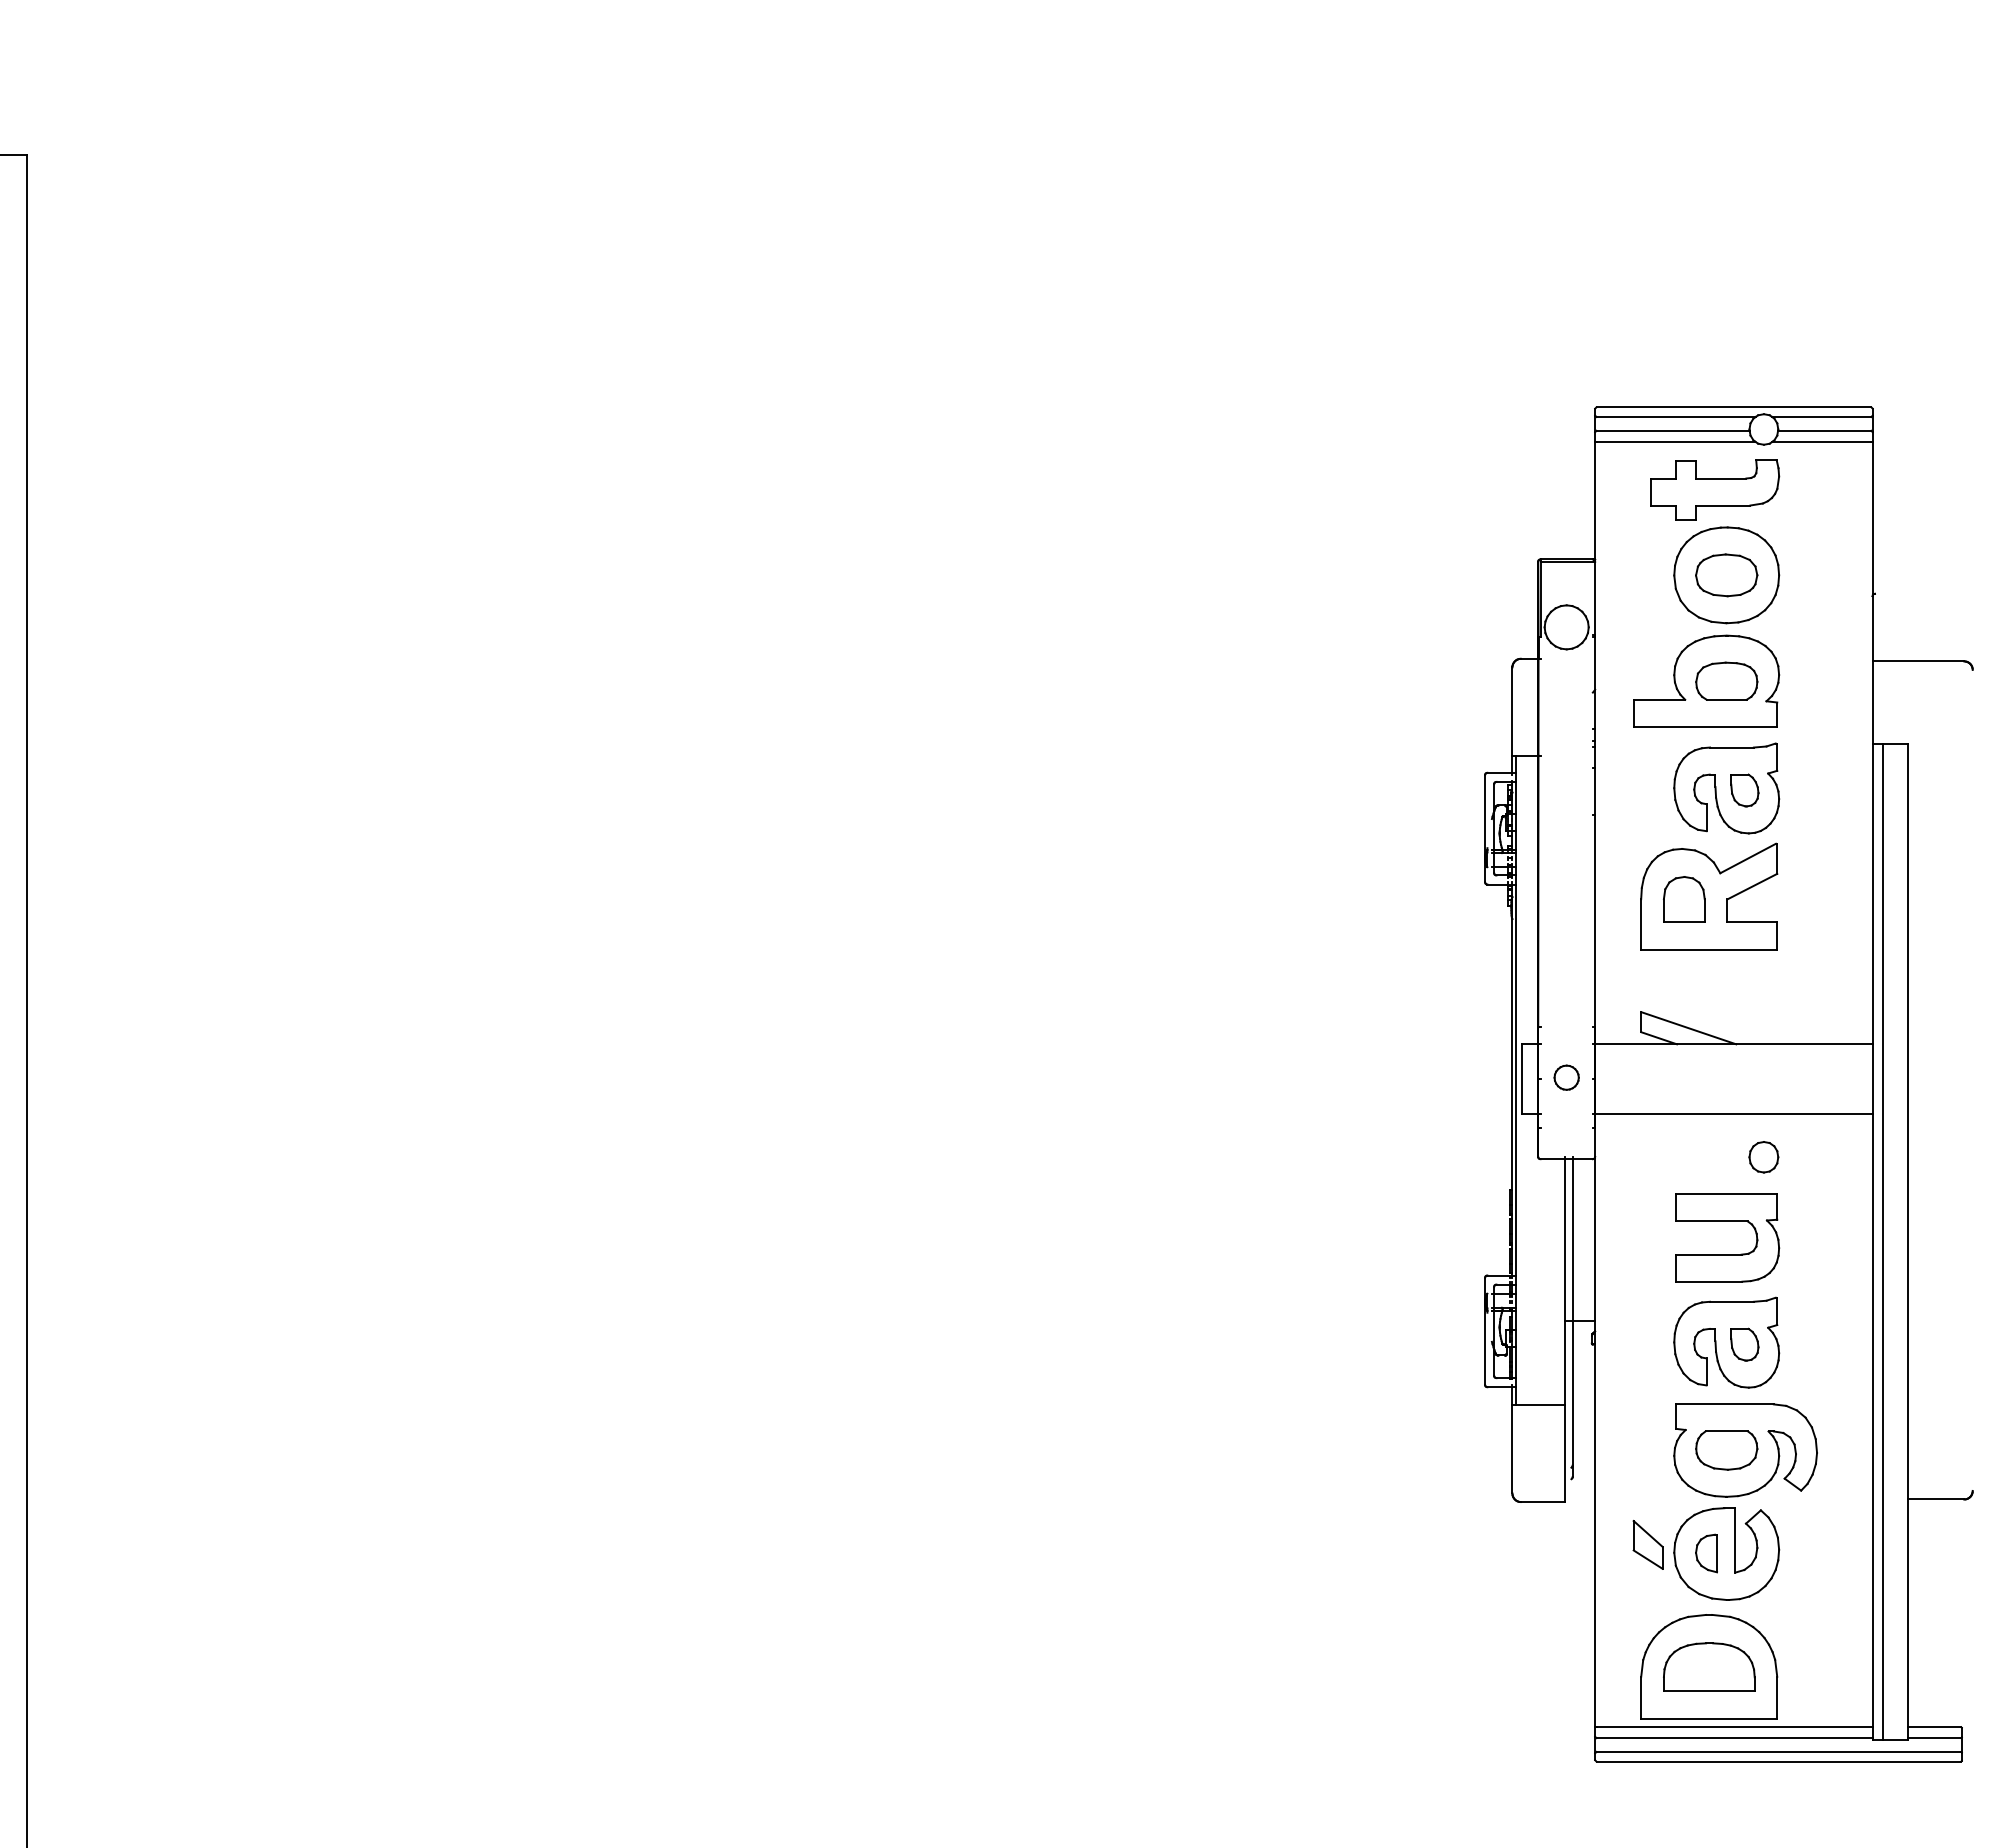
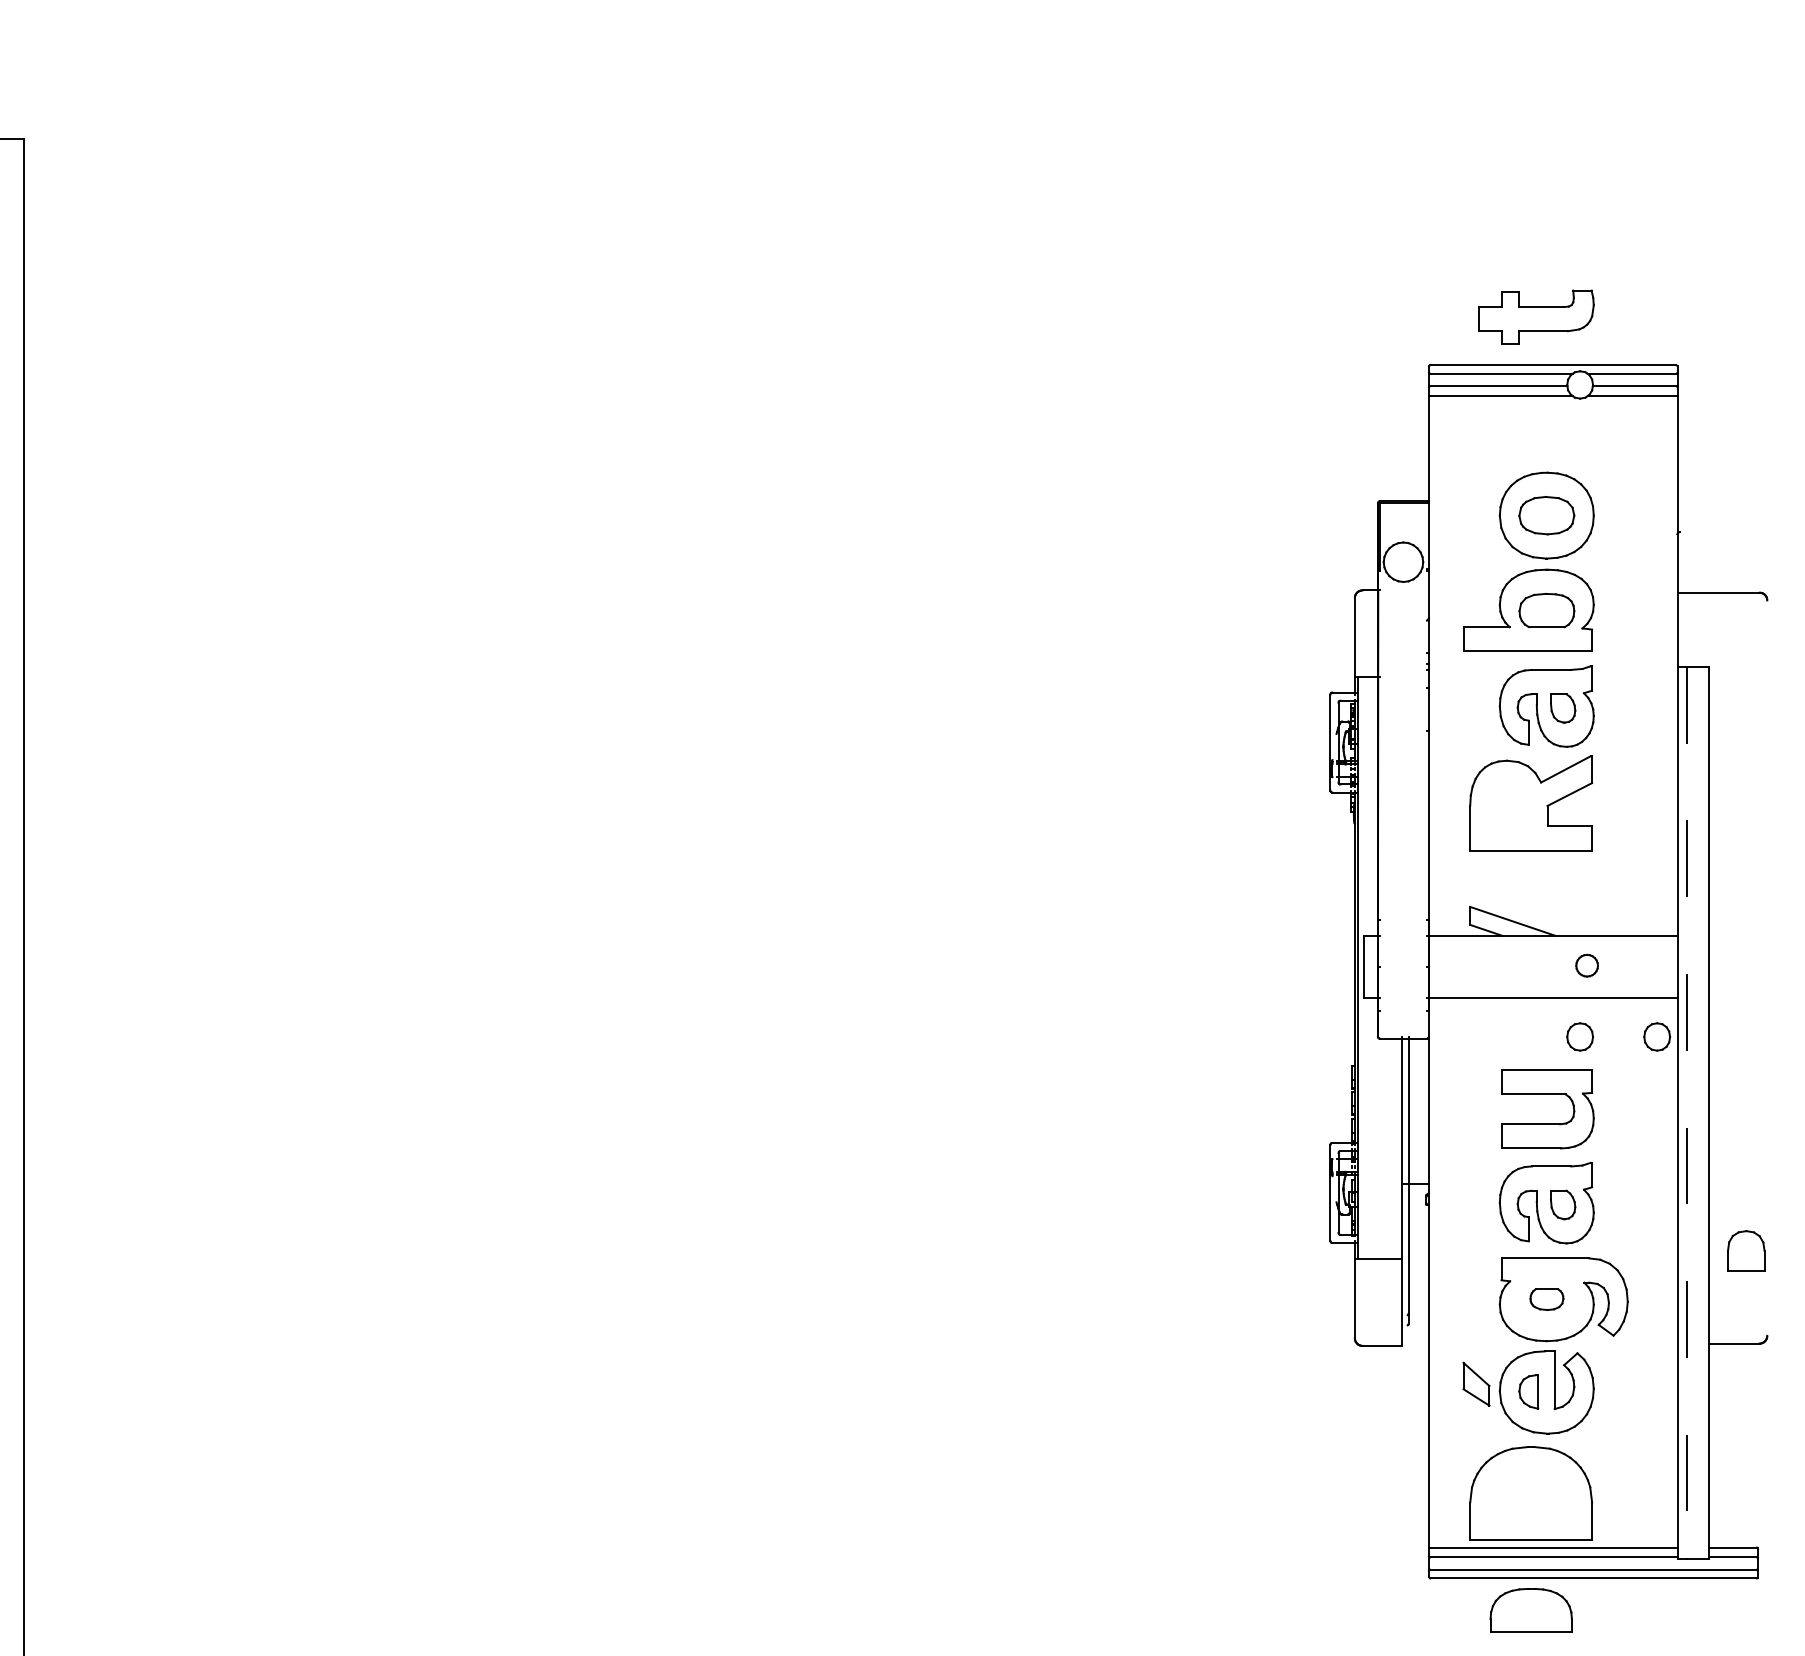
part: (1715, 489) -> (1536, 316), moved
part: (1684, 899) -> (1746, 1251), moved
part: (1566, 1077) -> (1586, 965), moved
part: (1849, 1157) -> (1656, 1037), added
line: (1883, 1242) -> (1687, 1113), solid -> dashed
part: (1726, 1450) -> (1546, 1299), size x0.6
part: (1709, 1666) -> (1531, 1609), moved

